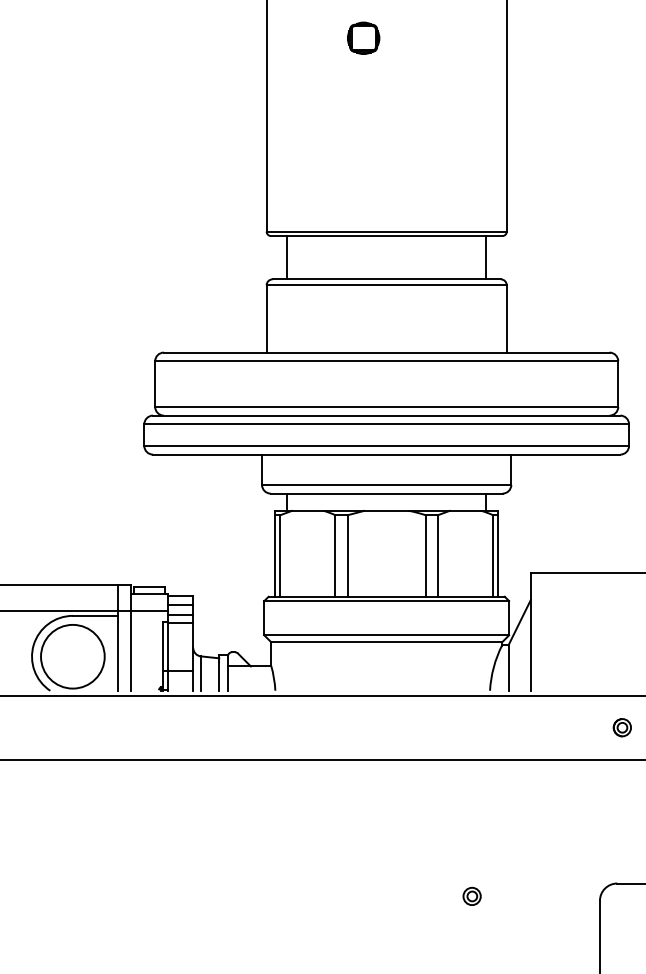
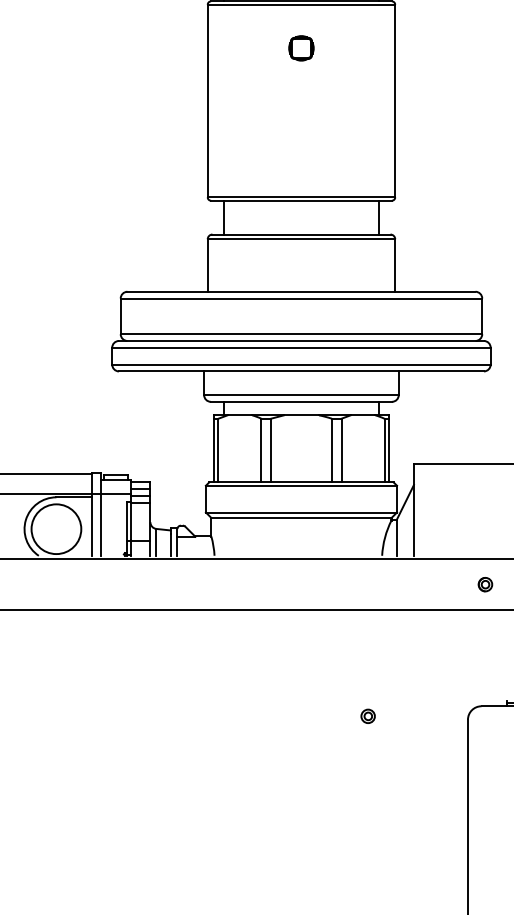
part: (363, 38) -> (301, 48), moved

